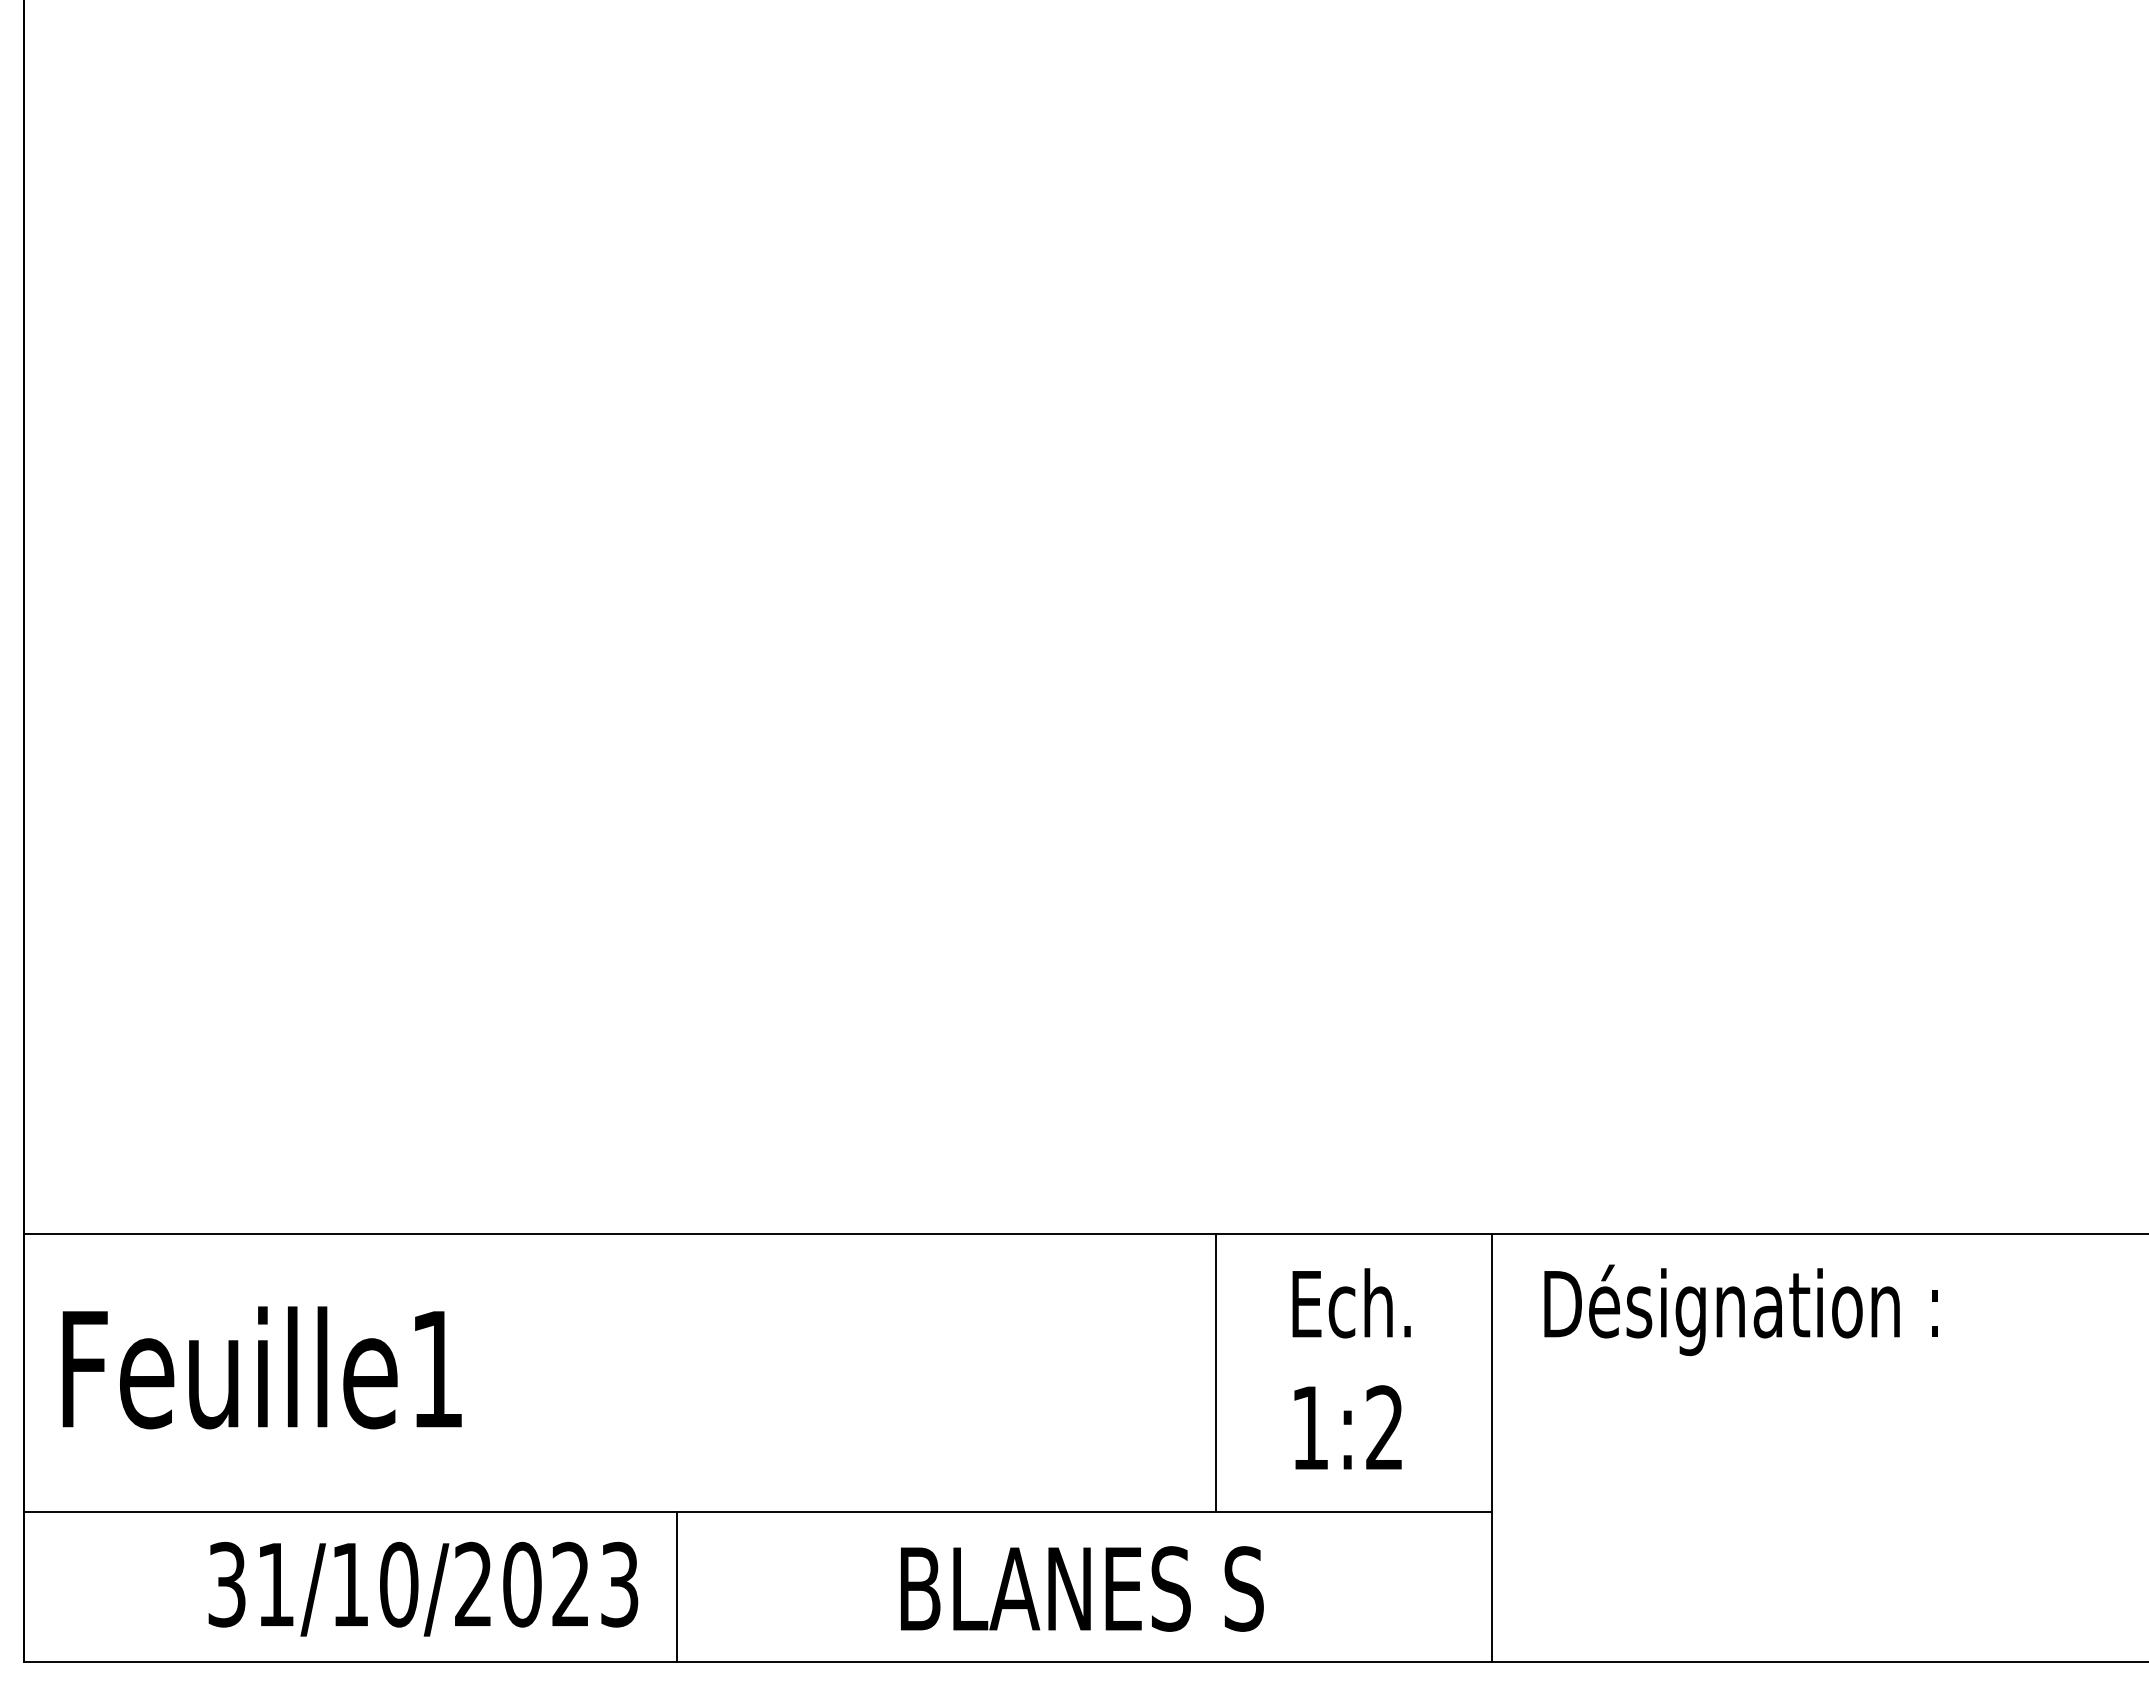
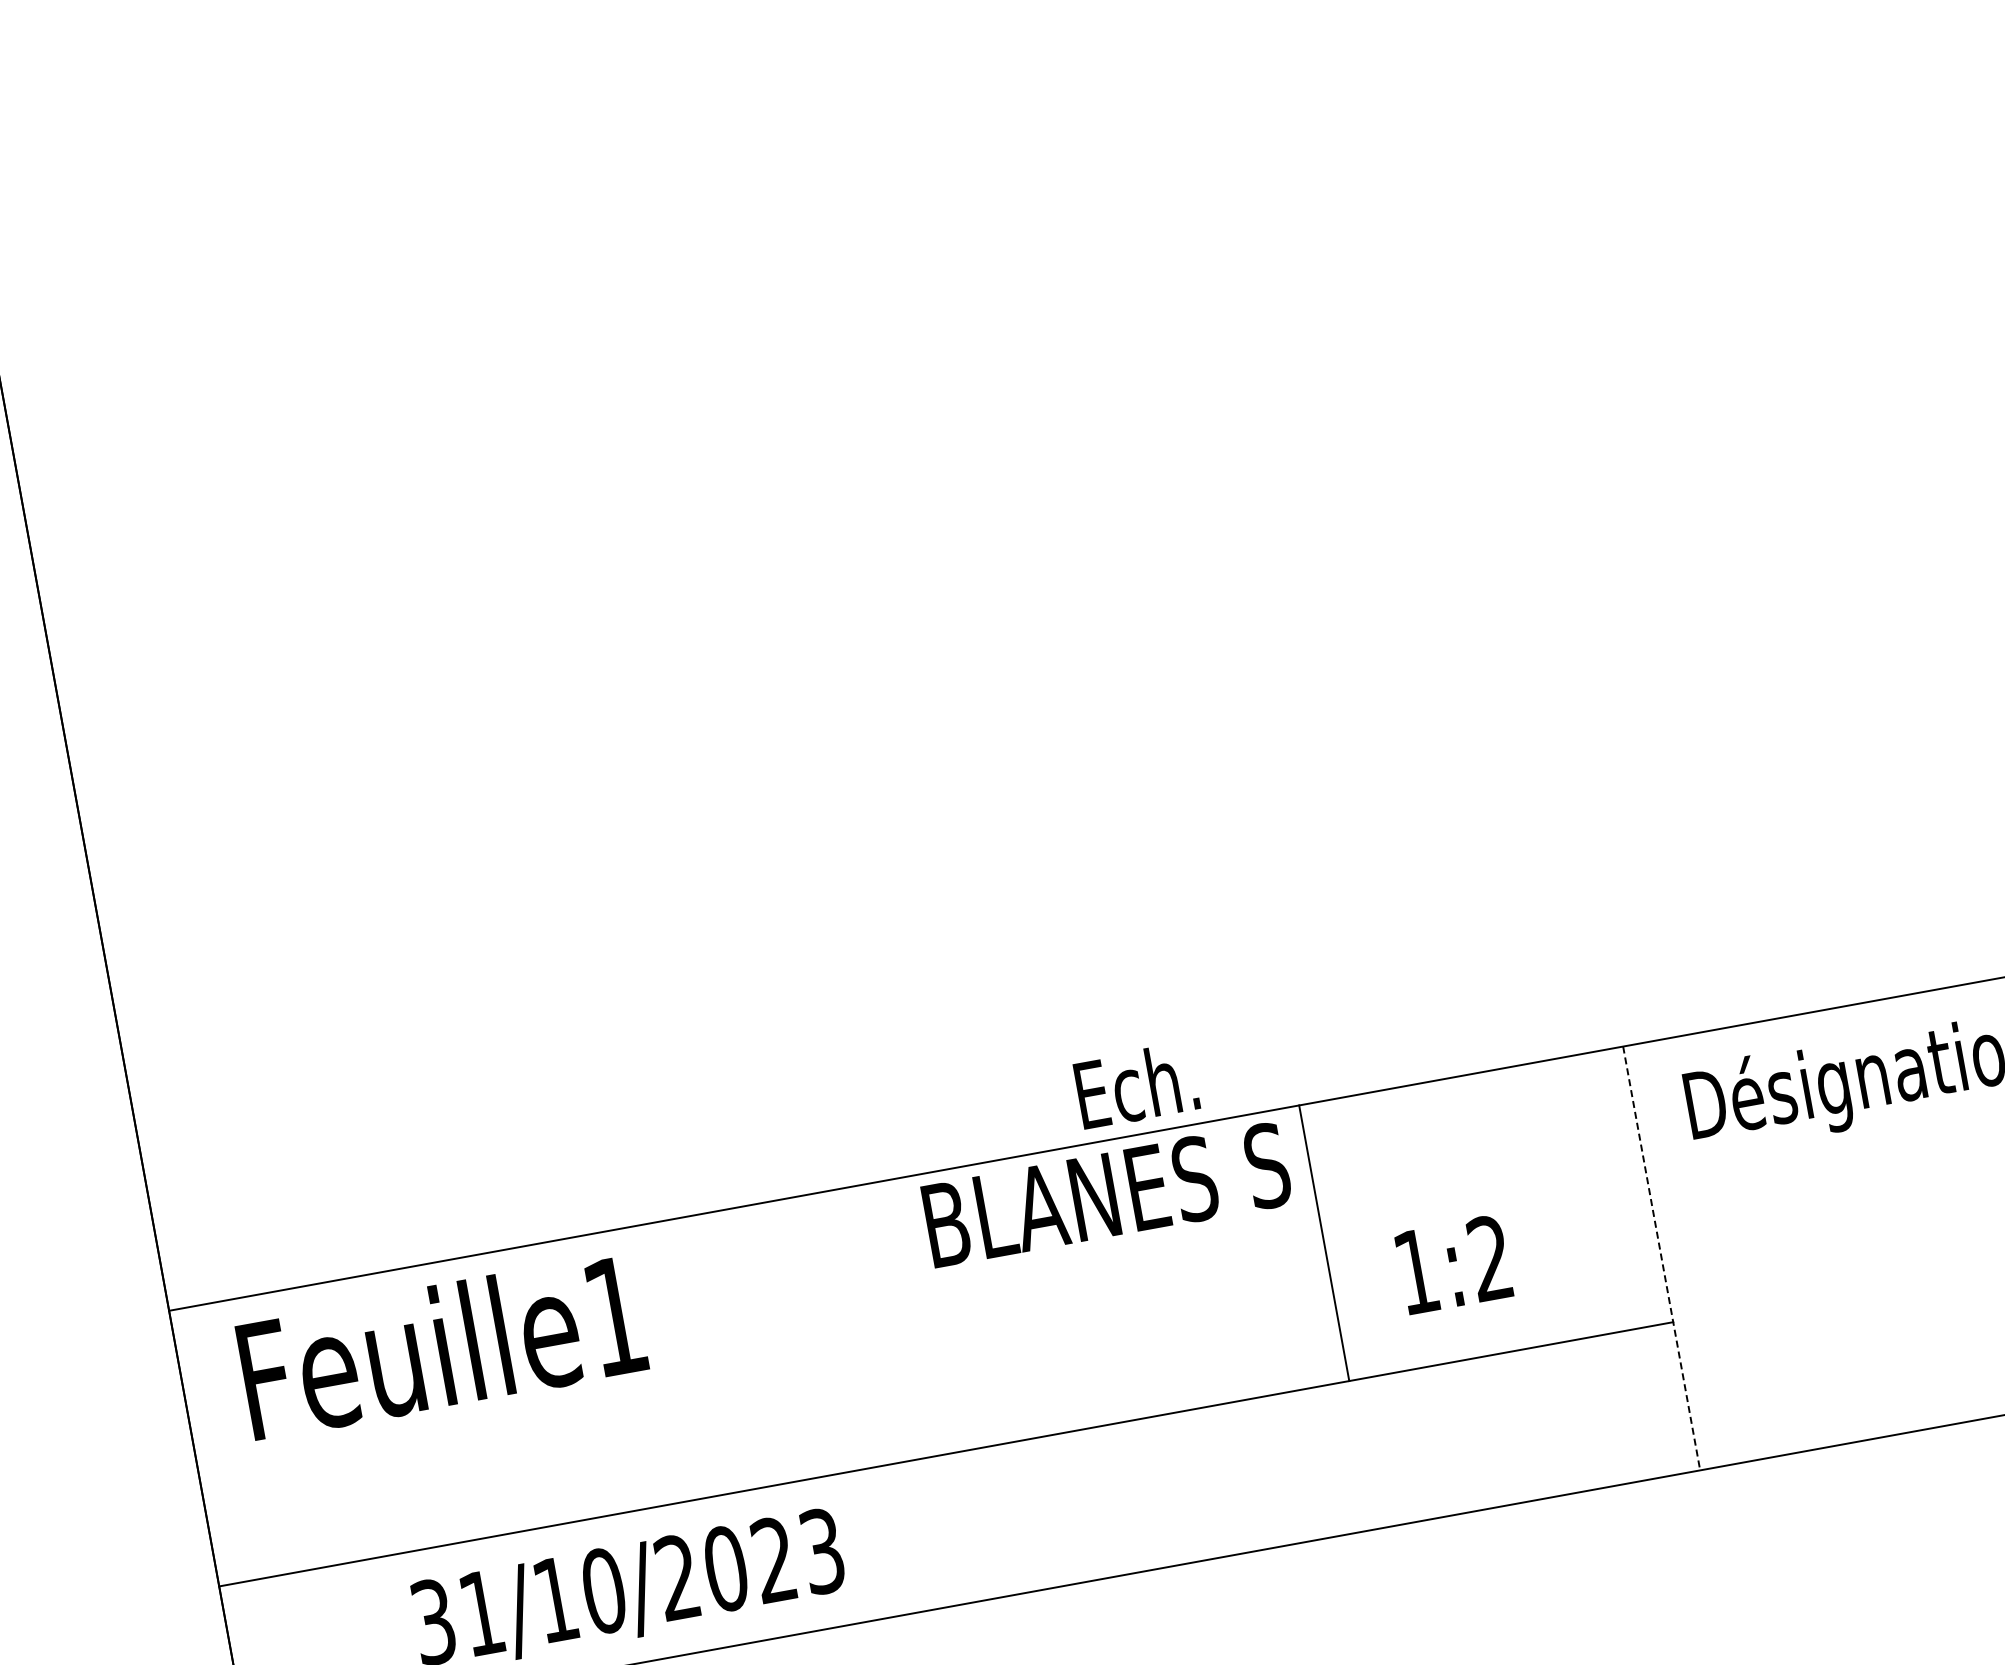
text: (1351, 1303) -> (1136, 1085), moved
text: (261, 1367) -> (441, 1346), moved
line: (1216, 1372) -> (1324, 1242), moved
text: (1347, 1427) -> (1453, 1264), moved
line: (1492, 1448) -> (1662, 1259), solid -> dashed
line: (676, 1586) -> (878, 1542), removed
text: (1082, 1588) -> (1107, 1194), moved

